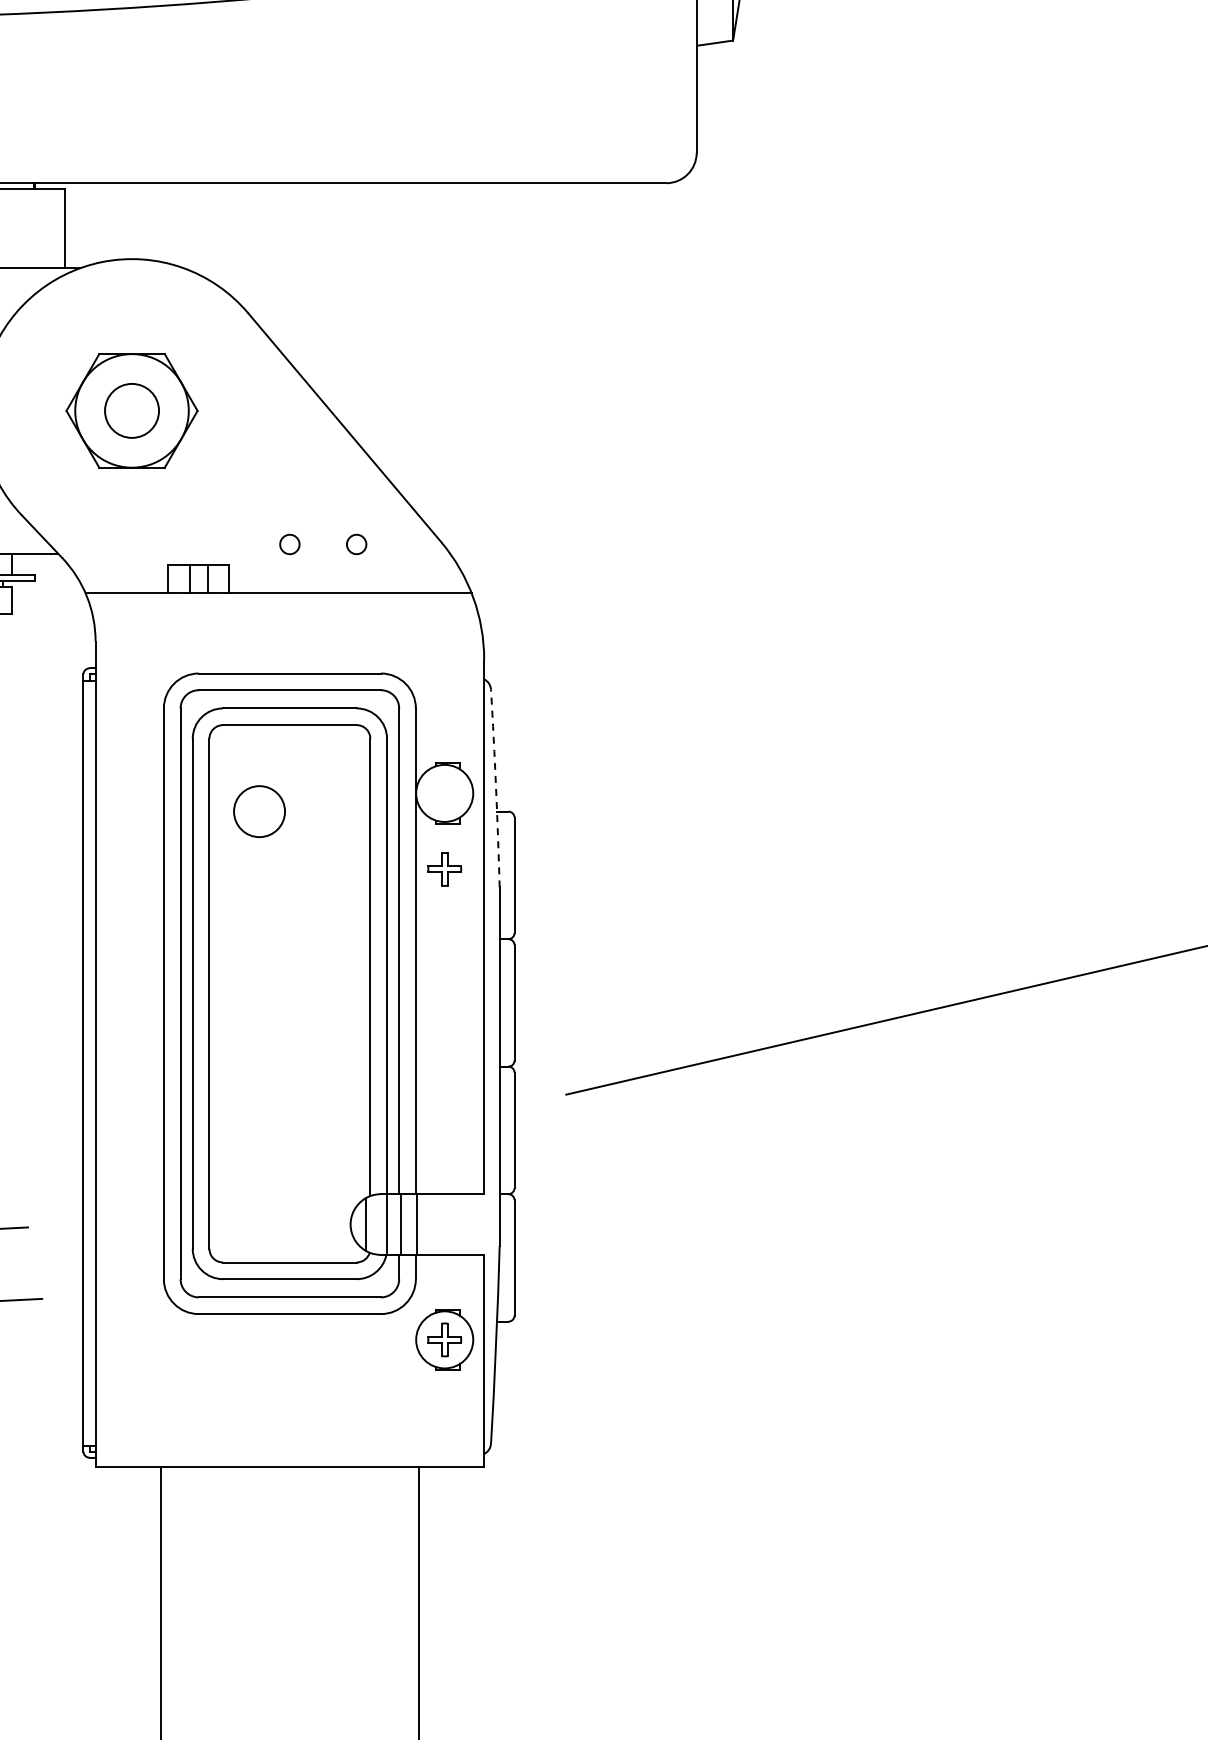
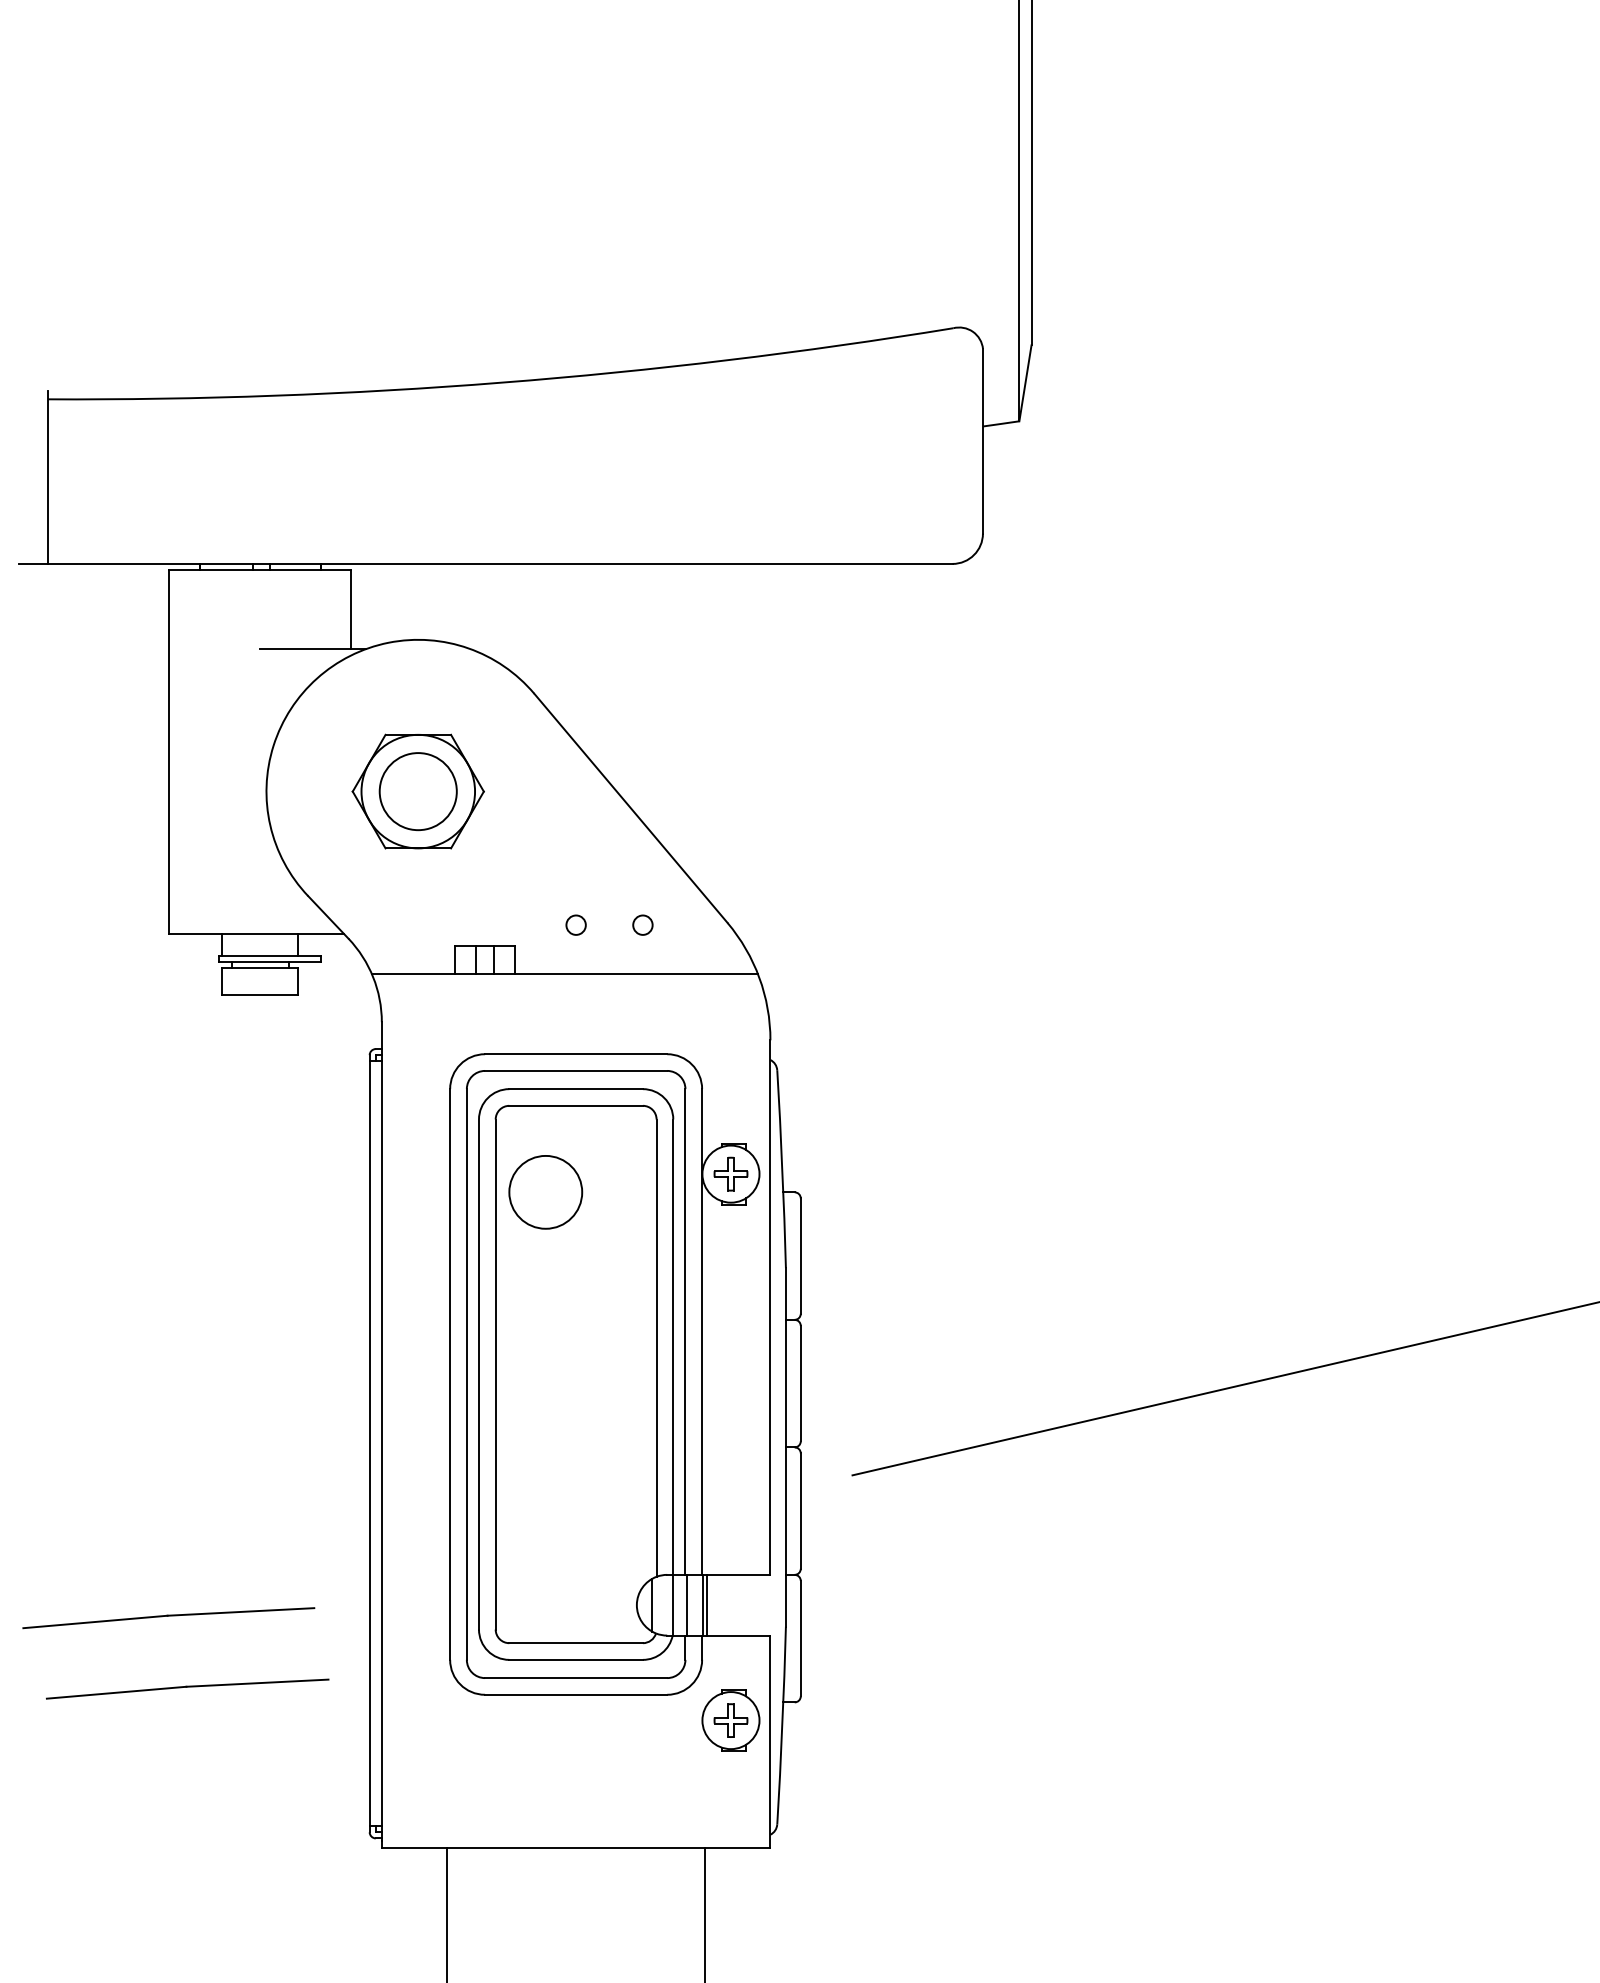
circle: (131, 410) -> (417, 791), size x1.43
arc: (496, 788) -> (782, 1169), dashed -> solid
circle: (259, 810) -> (545, 1191), size x1.43
part: (444, 868) -> (730, 1173), moved
line: (420, 1223) -> (706, 1604), added

